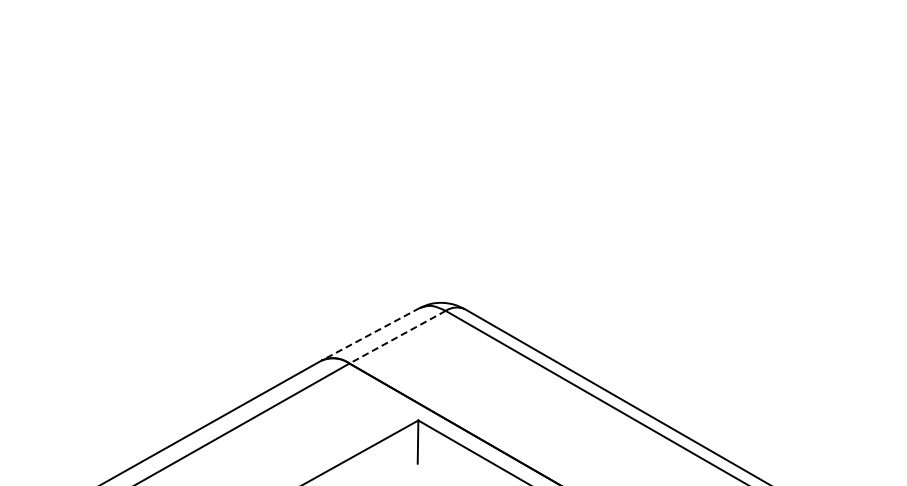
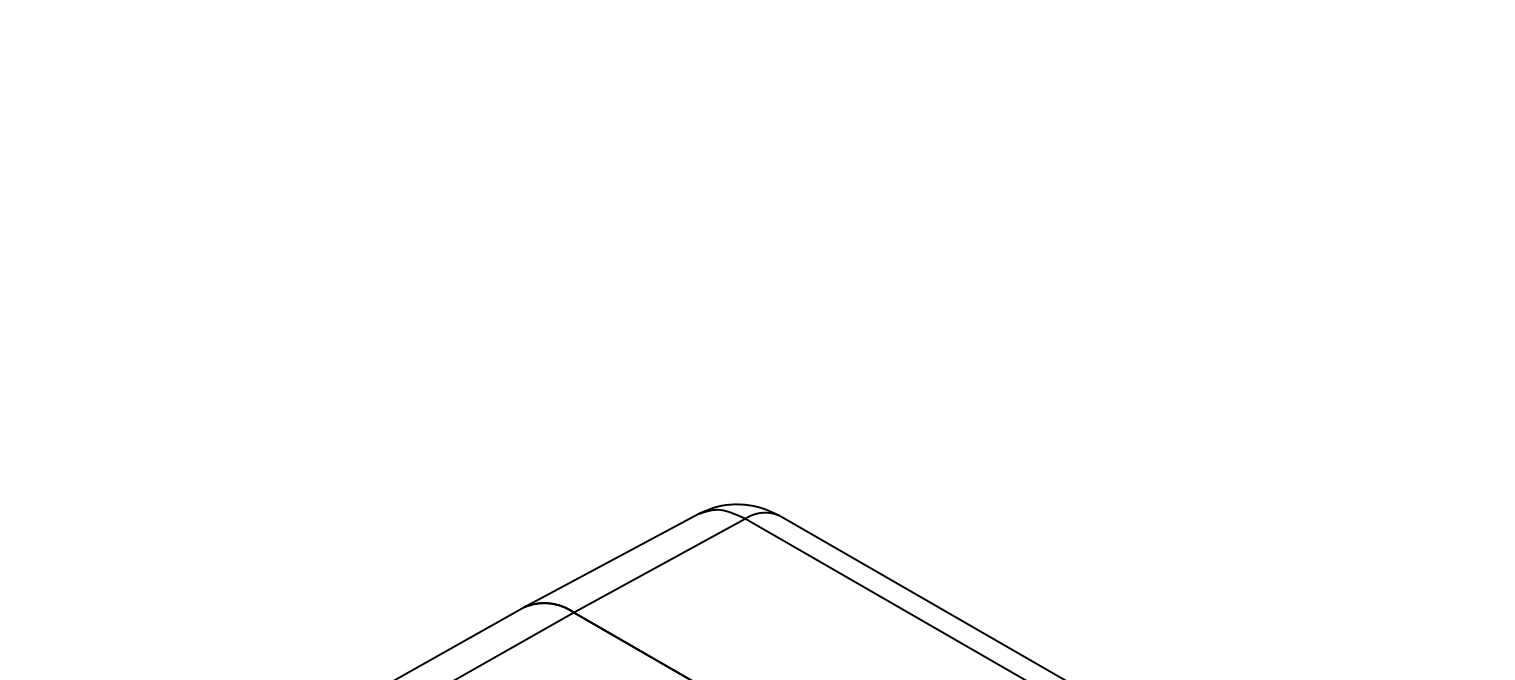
line: (370, 334) -> (611, 560), dashed -> solid
line: (397, 337) -> (659, 566), dashed -> solid

